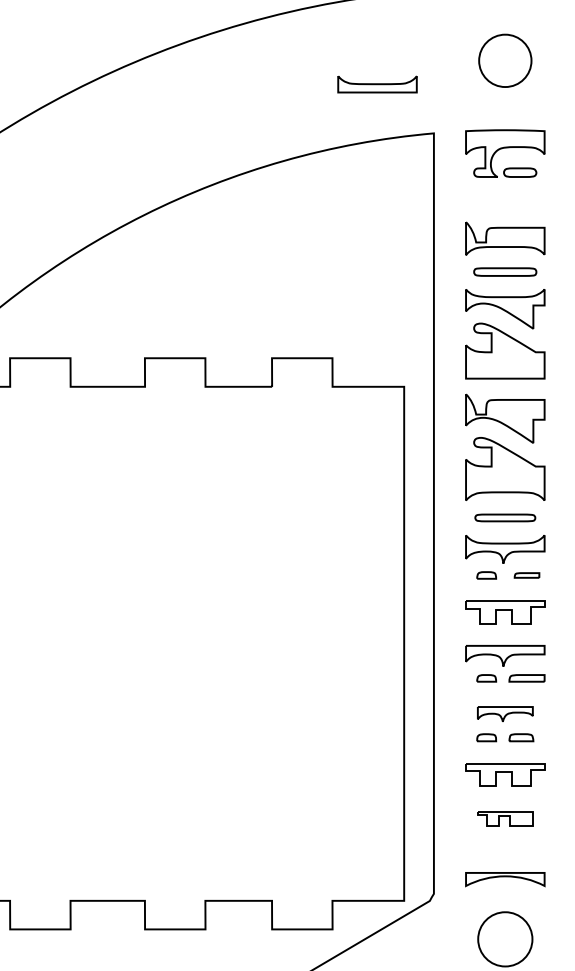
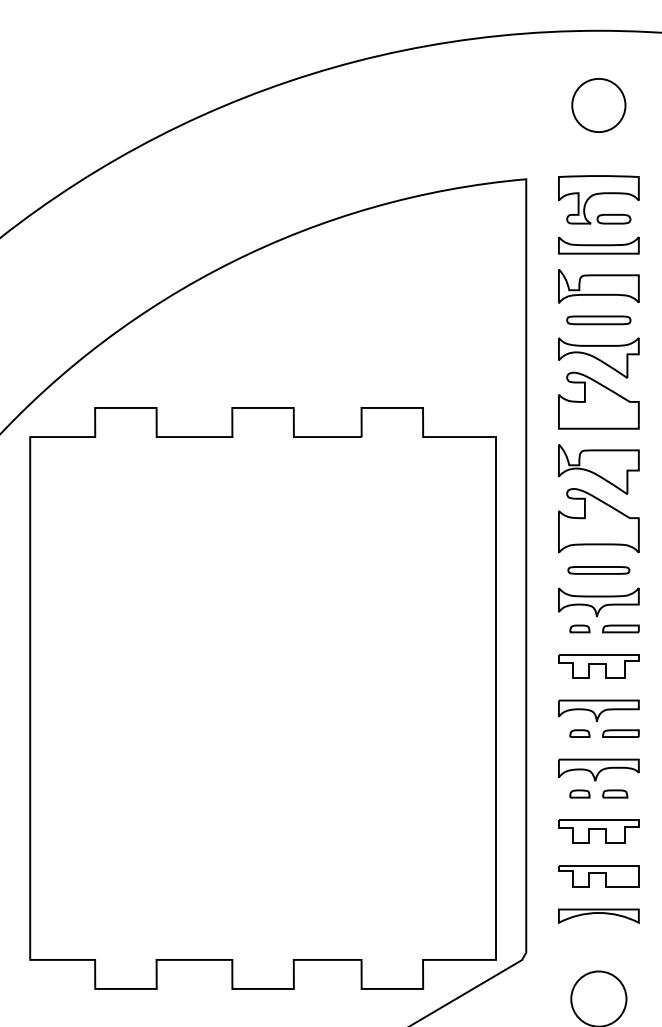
part: (377, 84) -> (598, 245), moved
part: (526, 575) -> (620, 628), size x1.43
part: (504, 713) -> (598, 769), size x1.43
part: (504, 818) -> (598, 876), size x1.43
part: (504, 879) -> (598, 916), moved

